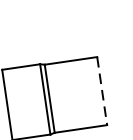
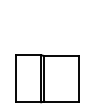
line: (102, 90) -> (79, 78), dashed -> solid

